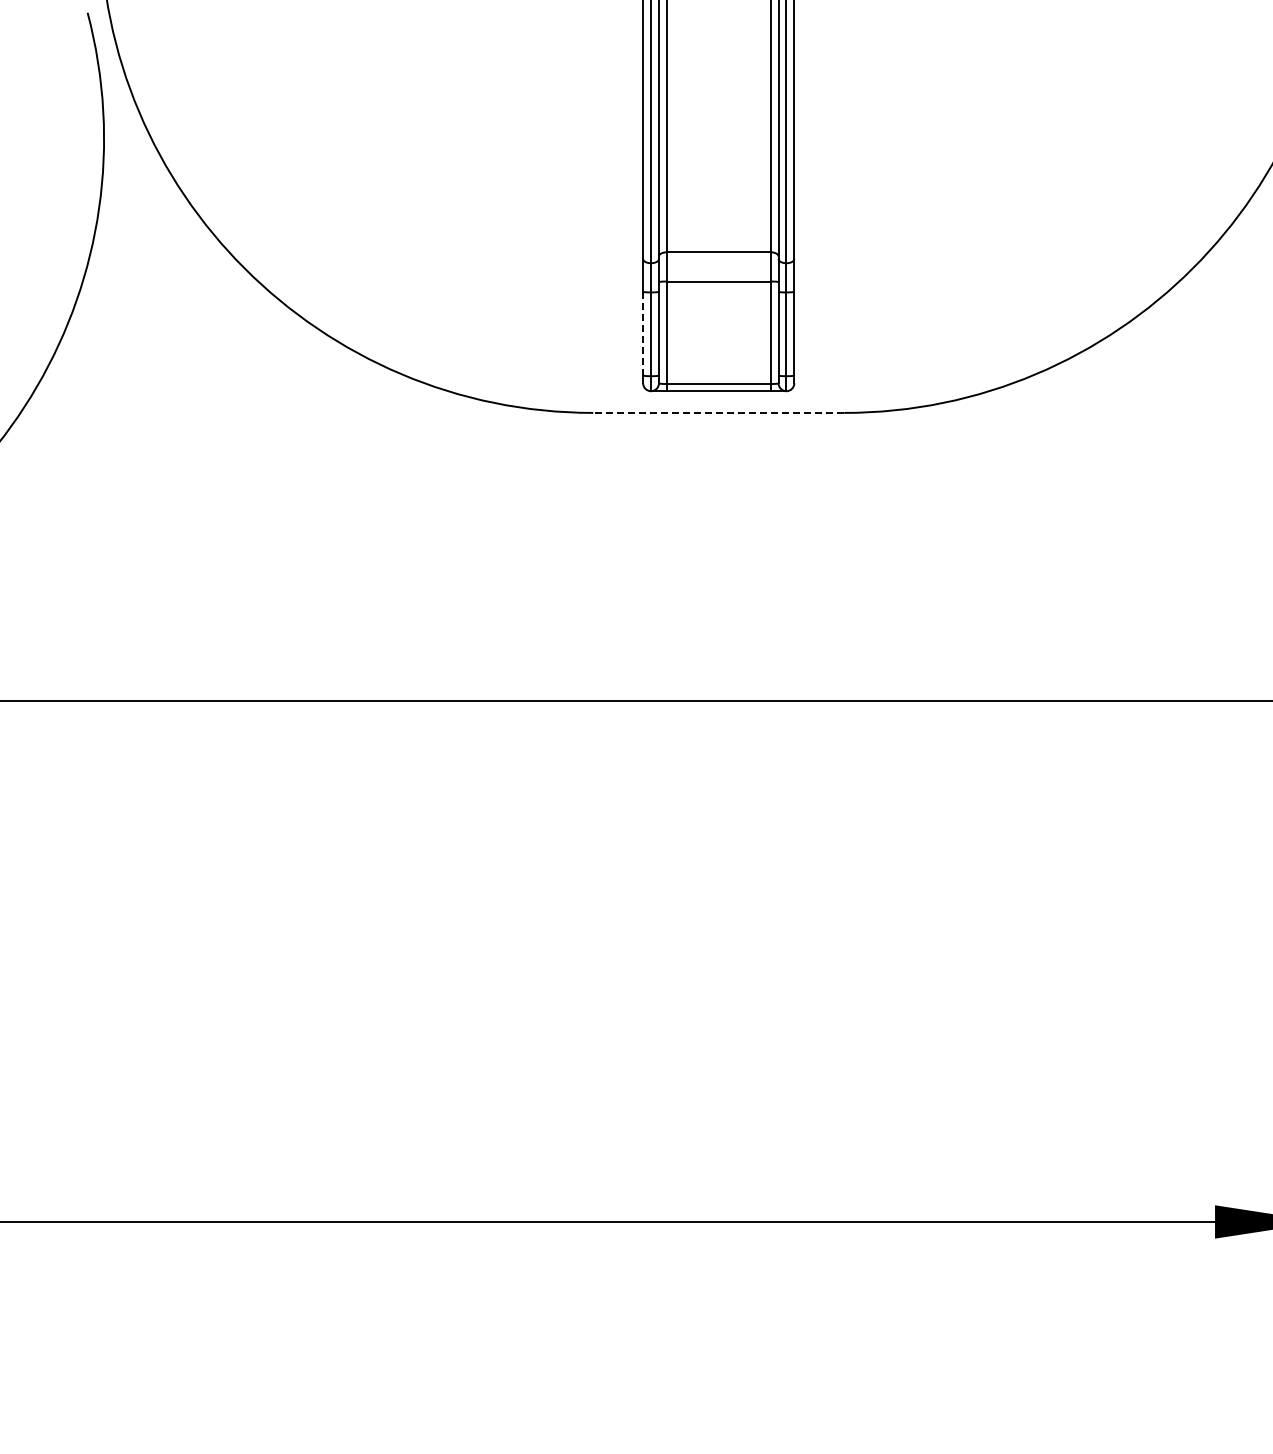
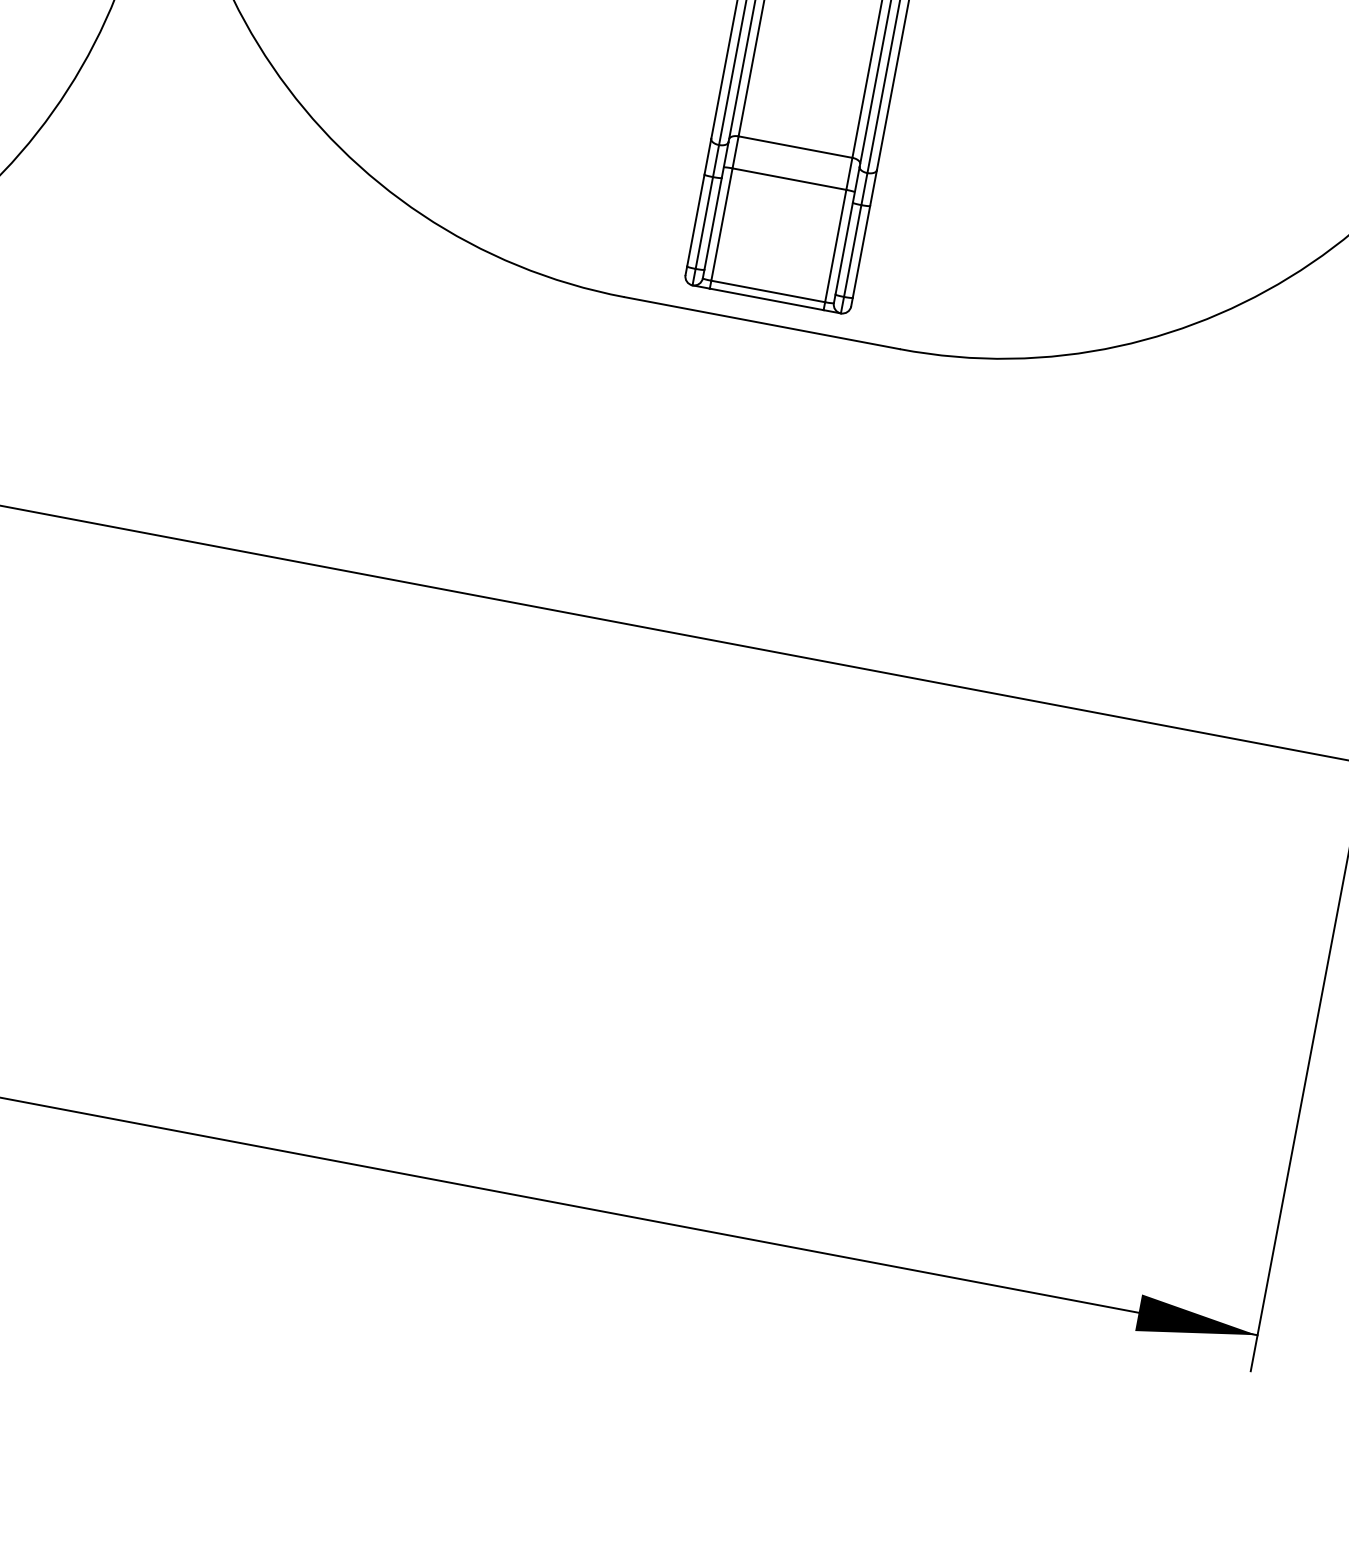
line: (643, 333) -> (696, 220), dashed -> solid
line: (718, 412) -> (762, 322), dashed -> solid

